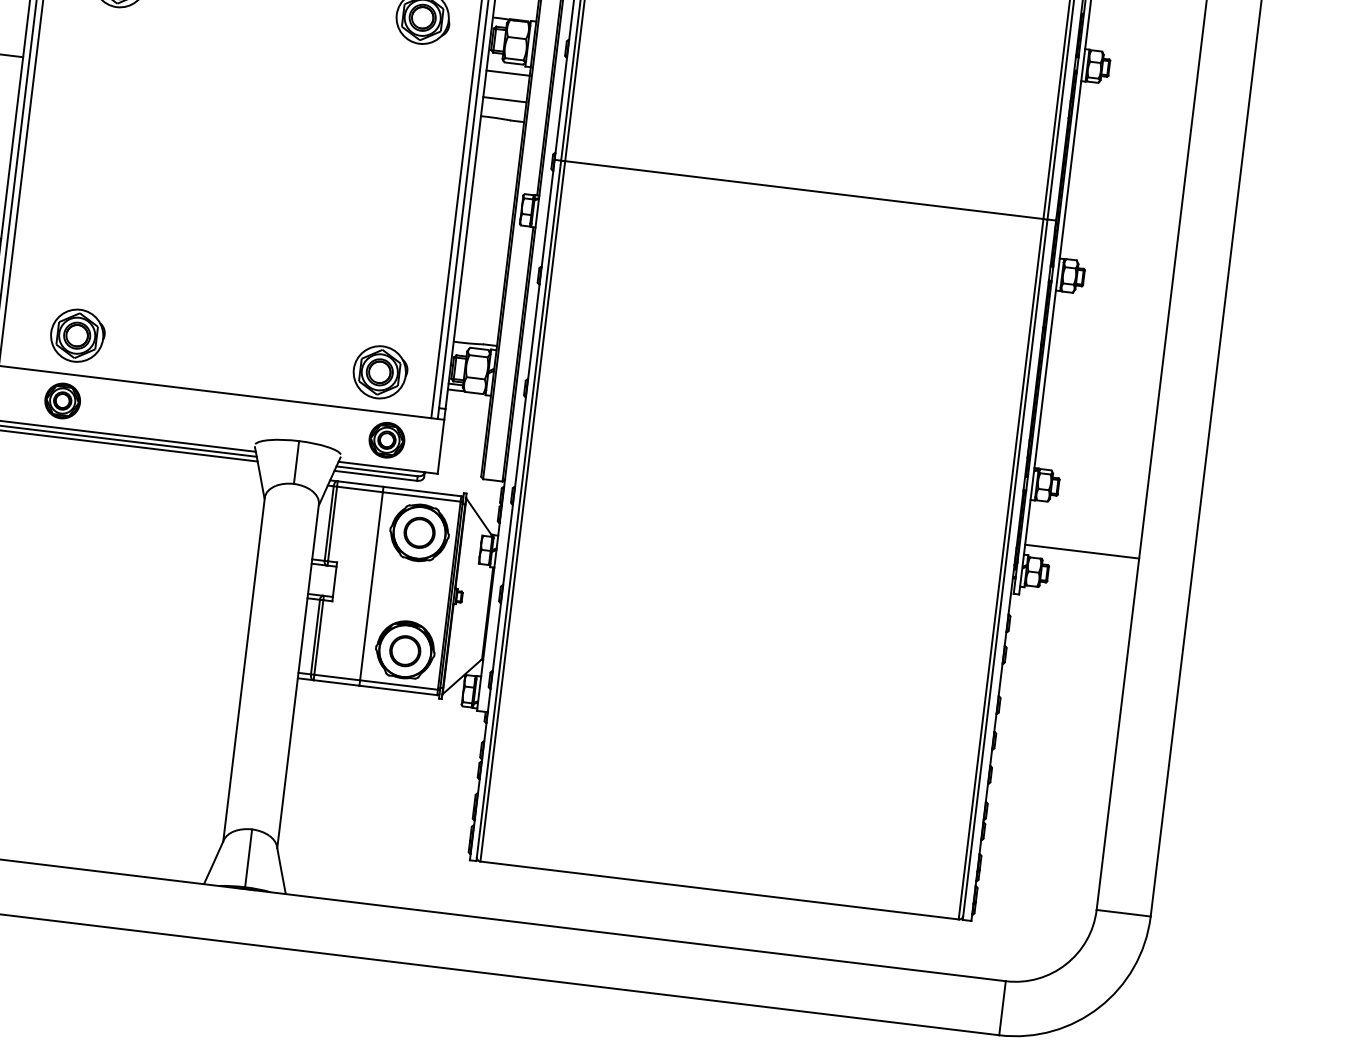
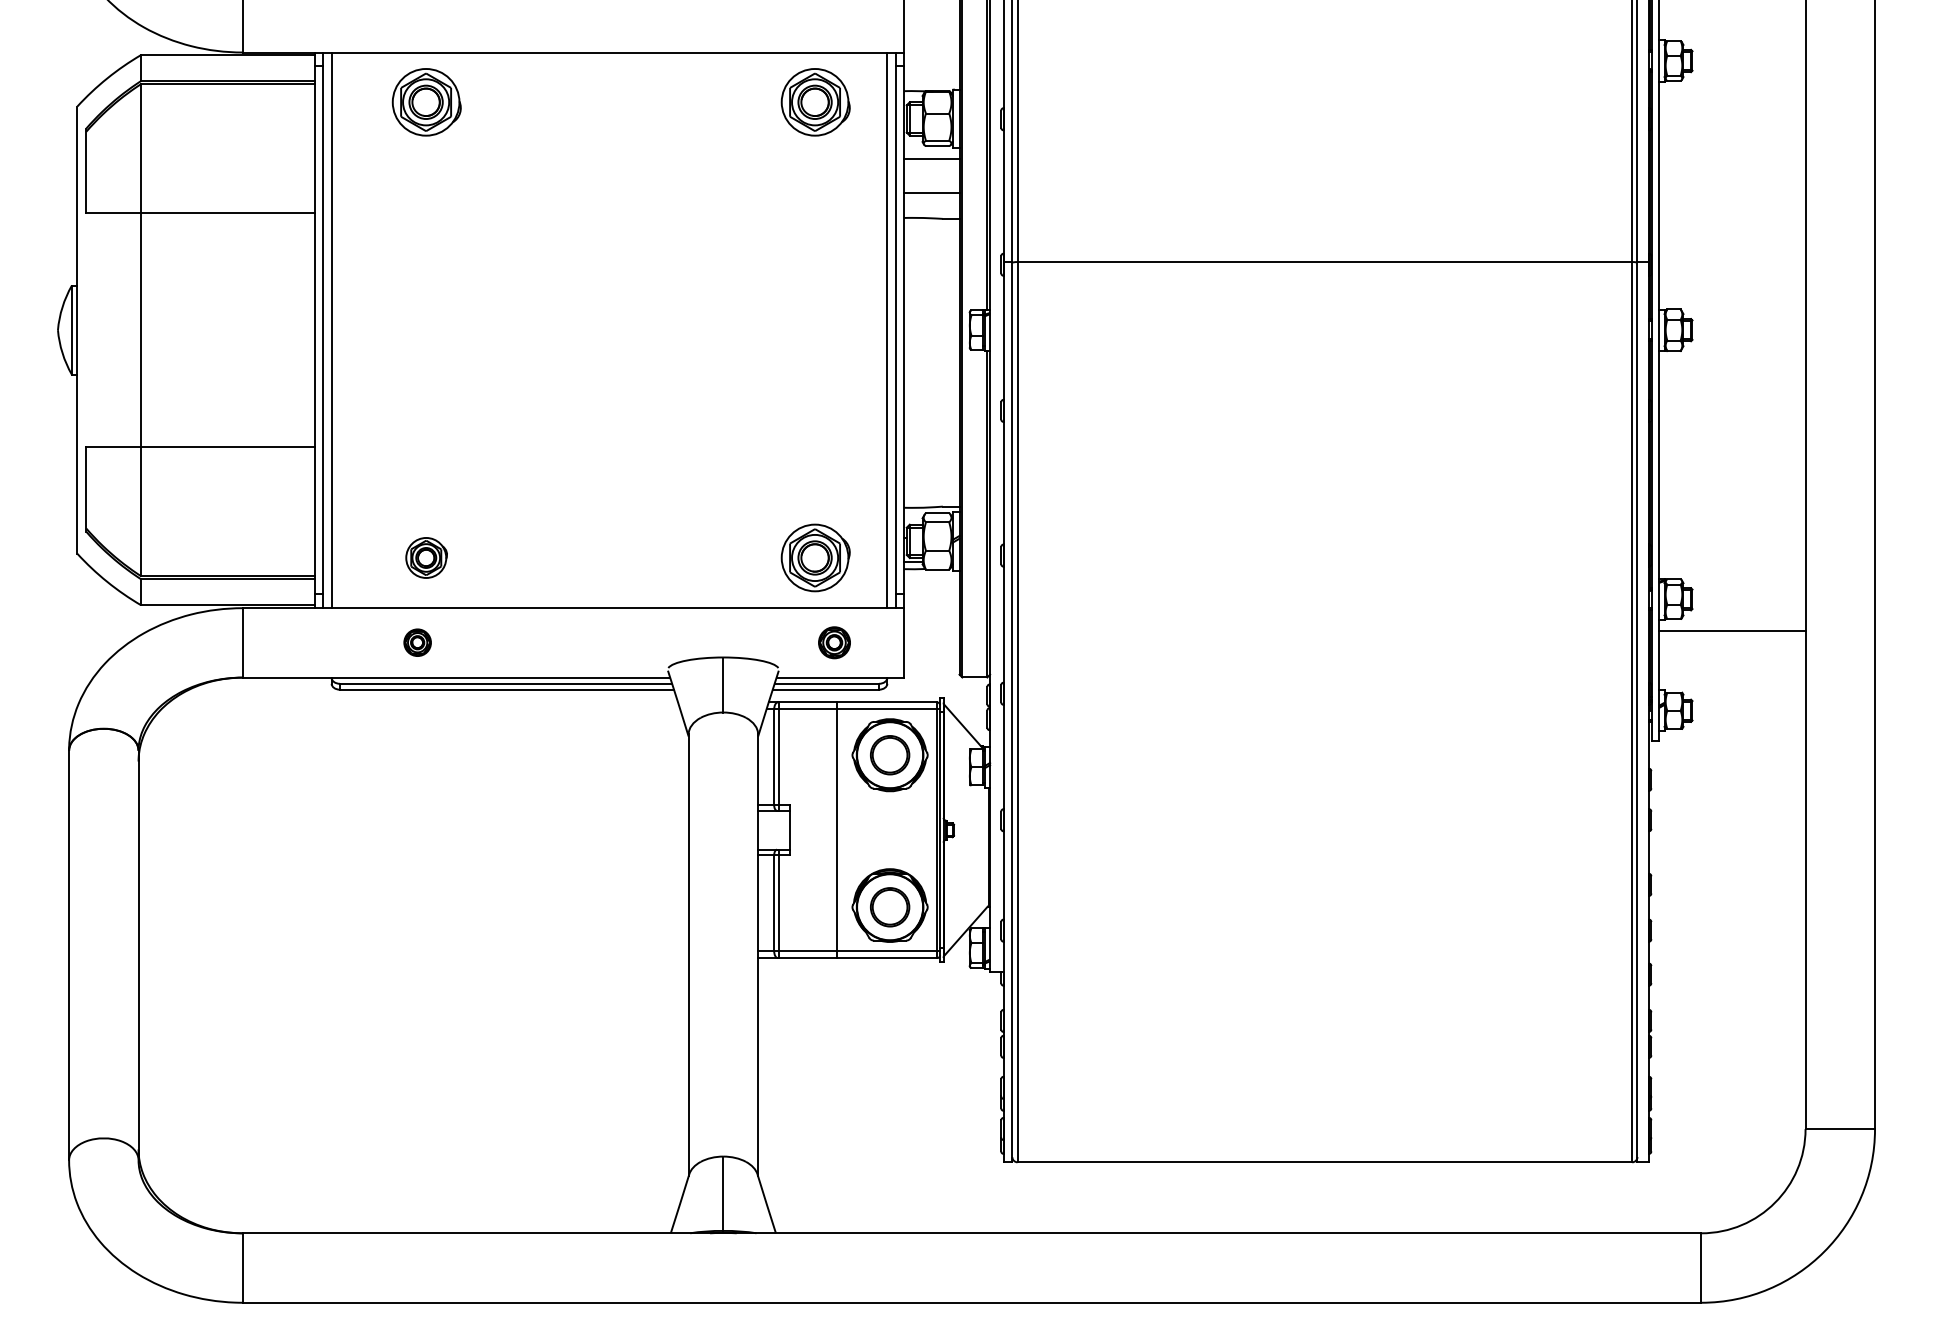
part: (77, 335) -> (426, 557), size x0.6
part: (62, 400) -> (417, 642), size x0.6
part: (386, 439) -> (834, 642), size x0.7
line: (1082, 551) -> (1732, 631), moved

